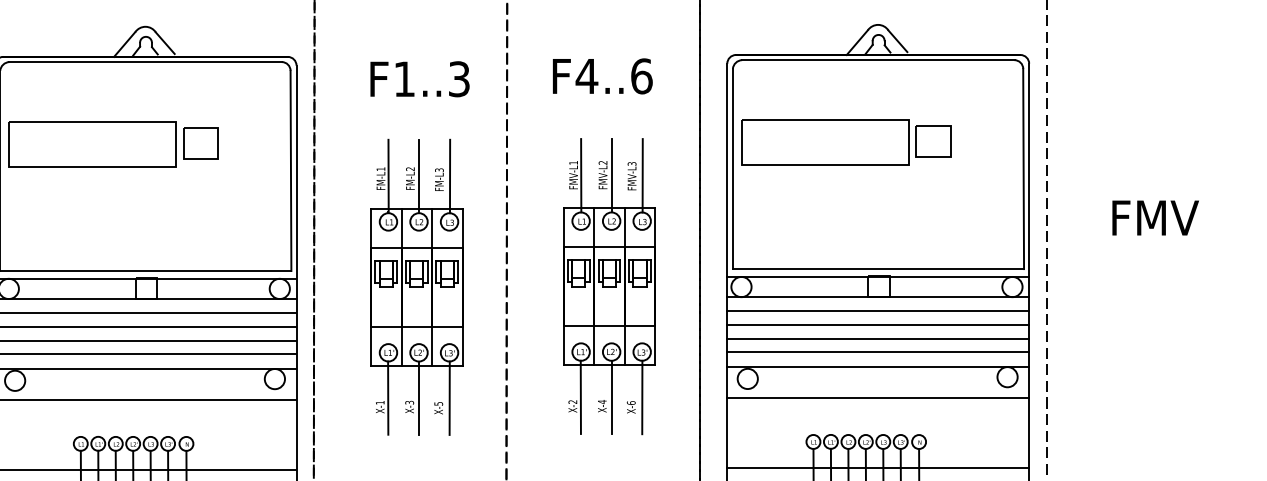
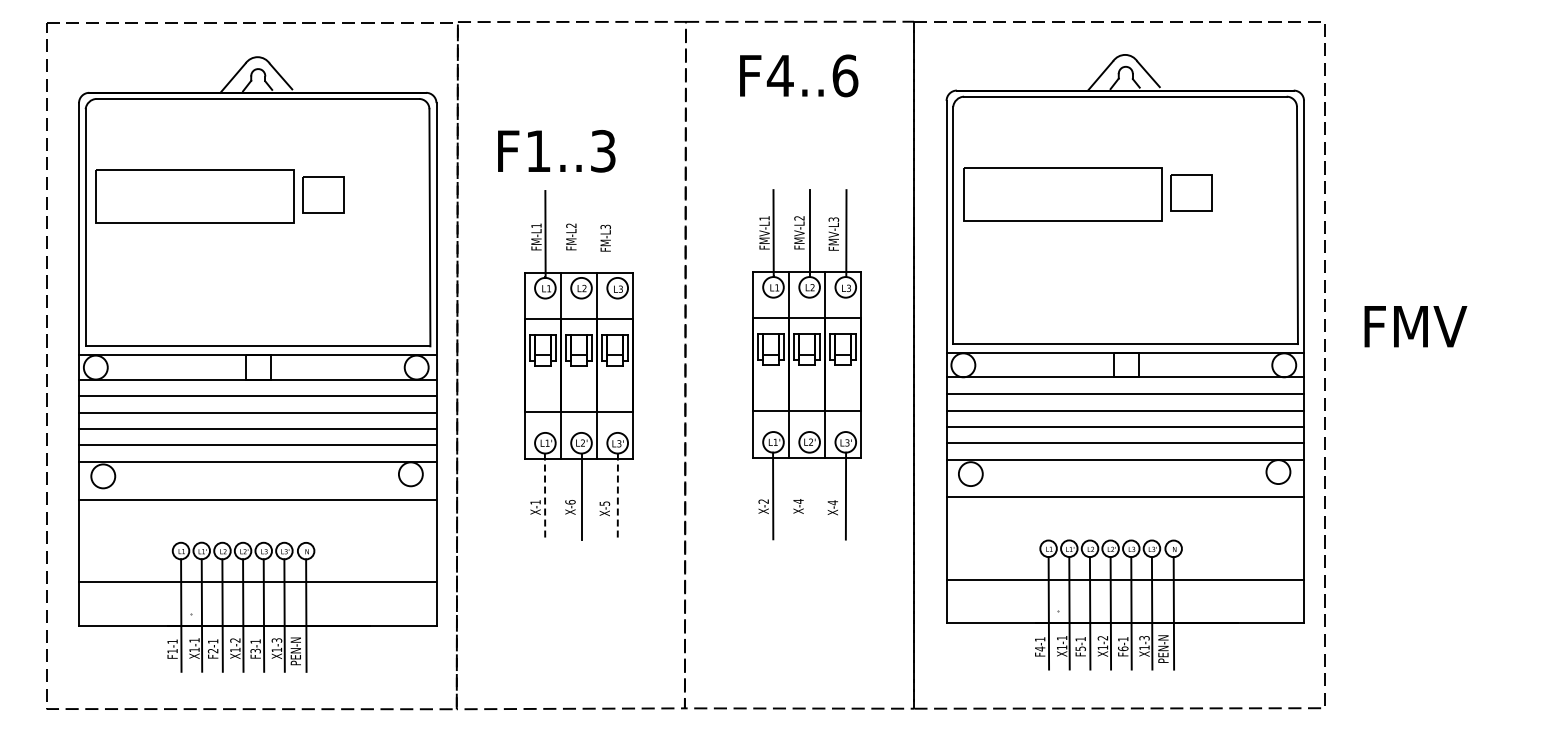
text: (603, 76) -> (799, 75), moved
text: (419, 79) -> (556, 151), moved
line: (418, 176) -> (581, 234), removed
line: (450, 176) -> (618, 234), removed
text: (1155, 217) -> (1415, 326), moved
line: (611, 396) -> (809, 495), removed
line: (388, 398) -> (545, 497), solid -> dashed
line: (449, 398) -> (617, 497), solid -> dashed
text: (409, 402) -> (570, 502), X-3 -> X-6
text: (630, 402) -> (832, 502), X-6 -> X-4

